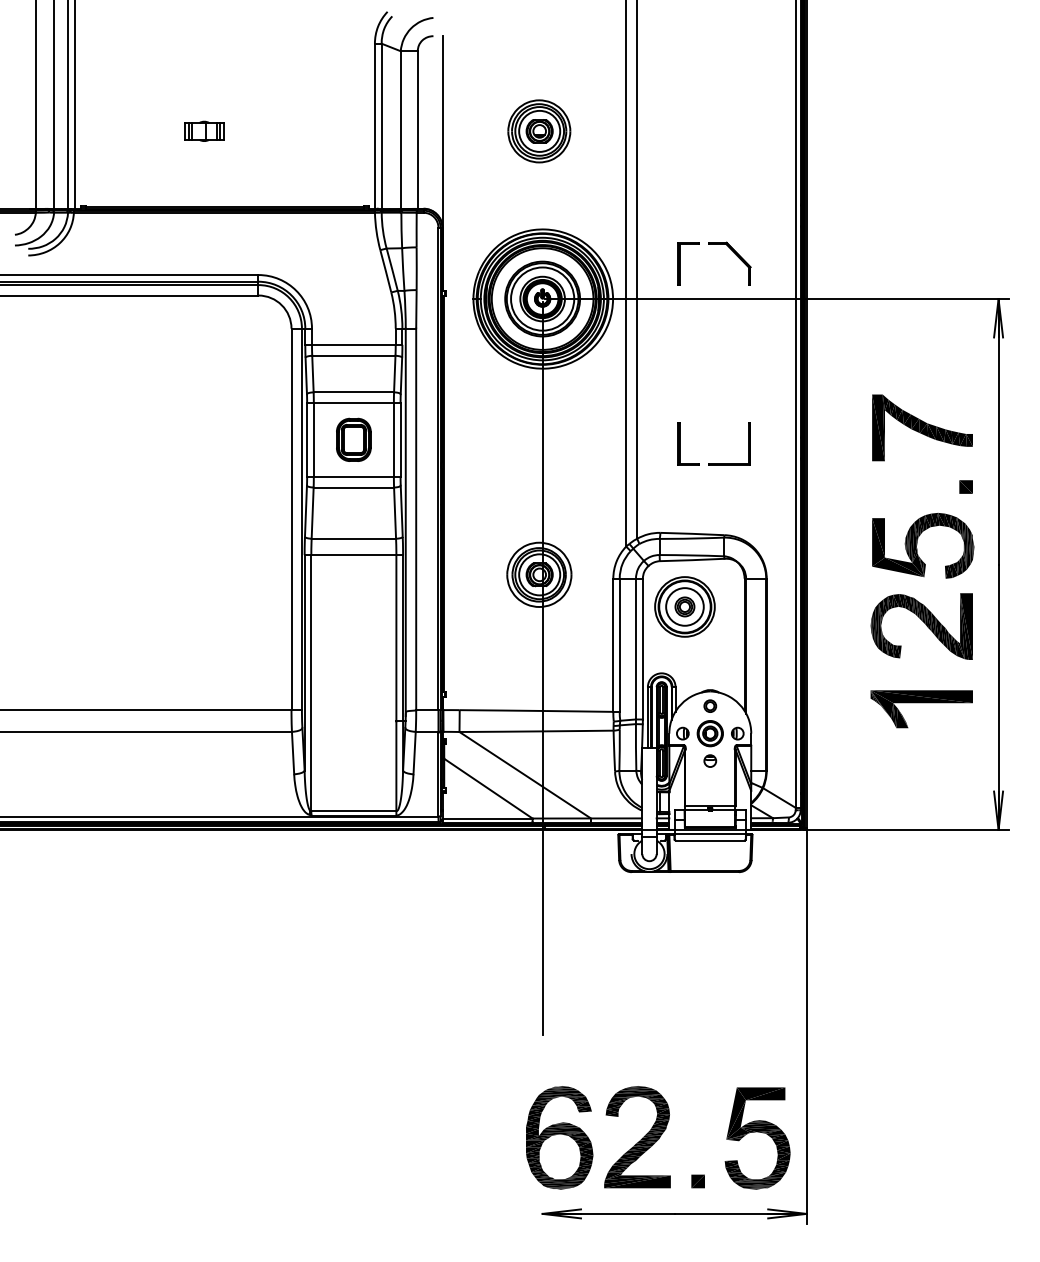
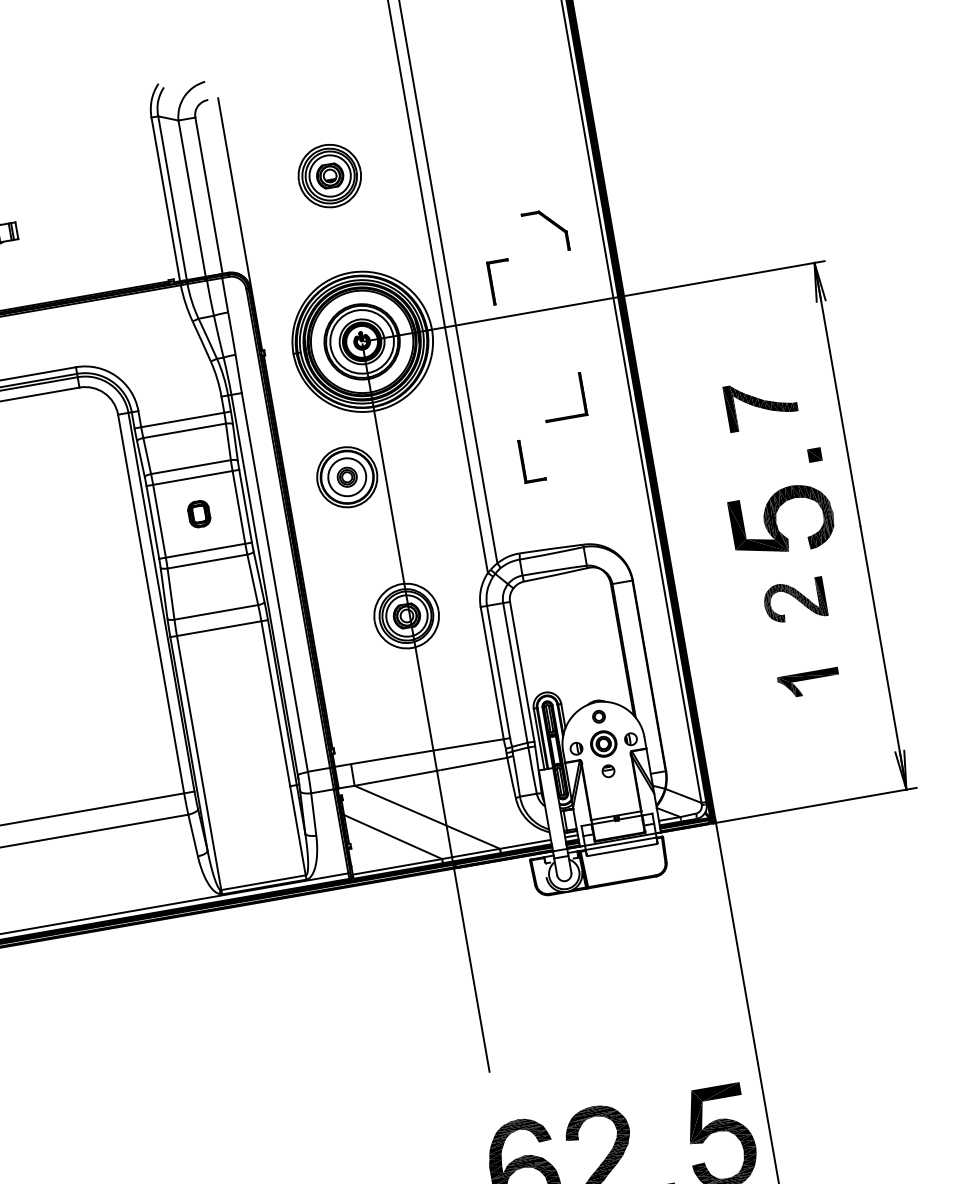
part: (736, 256) -> (550, 223), moved
part: (922, 427) -> (761, 403), size x0.7
part: (353, 439) -> (198, 513), size x0.6
part: (748, 443) -> (581, 393), moved
part: (684, 606) -> (346, 476), moved
part: (921, 626) -> (794, 601), size x0.6
part: (921, 709) -> (809, 683), size x0.6

